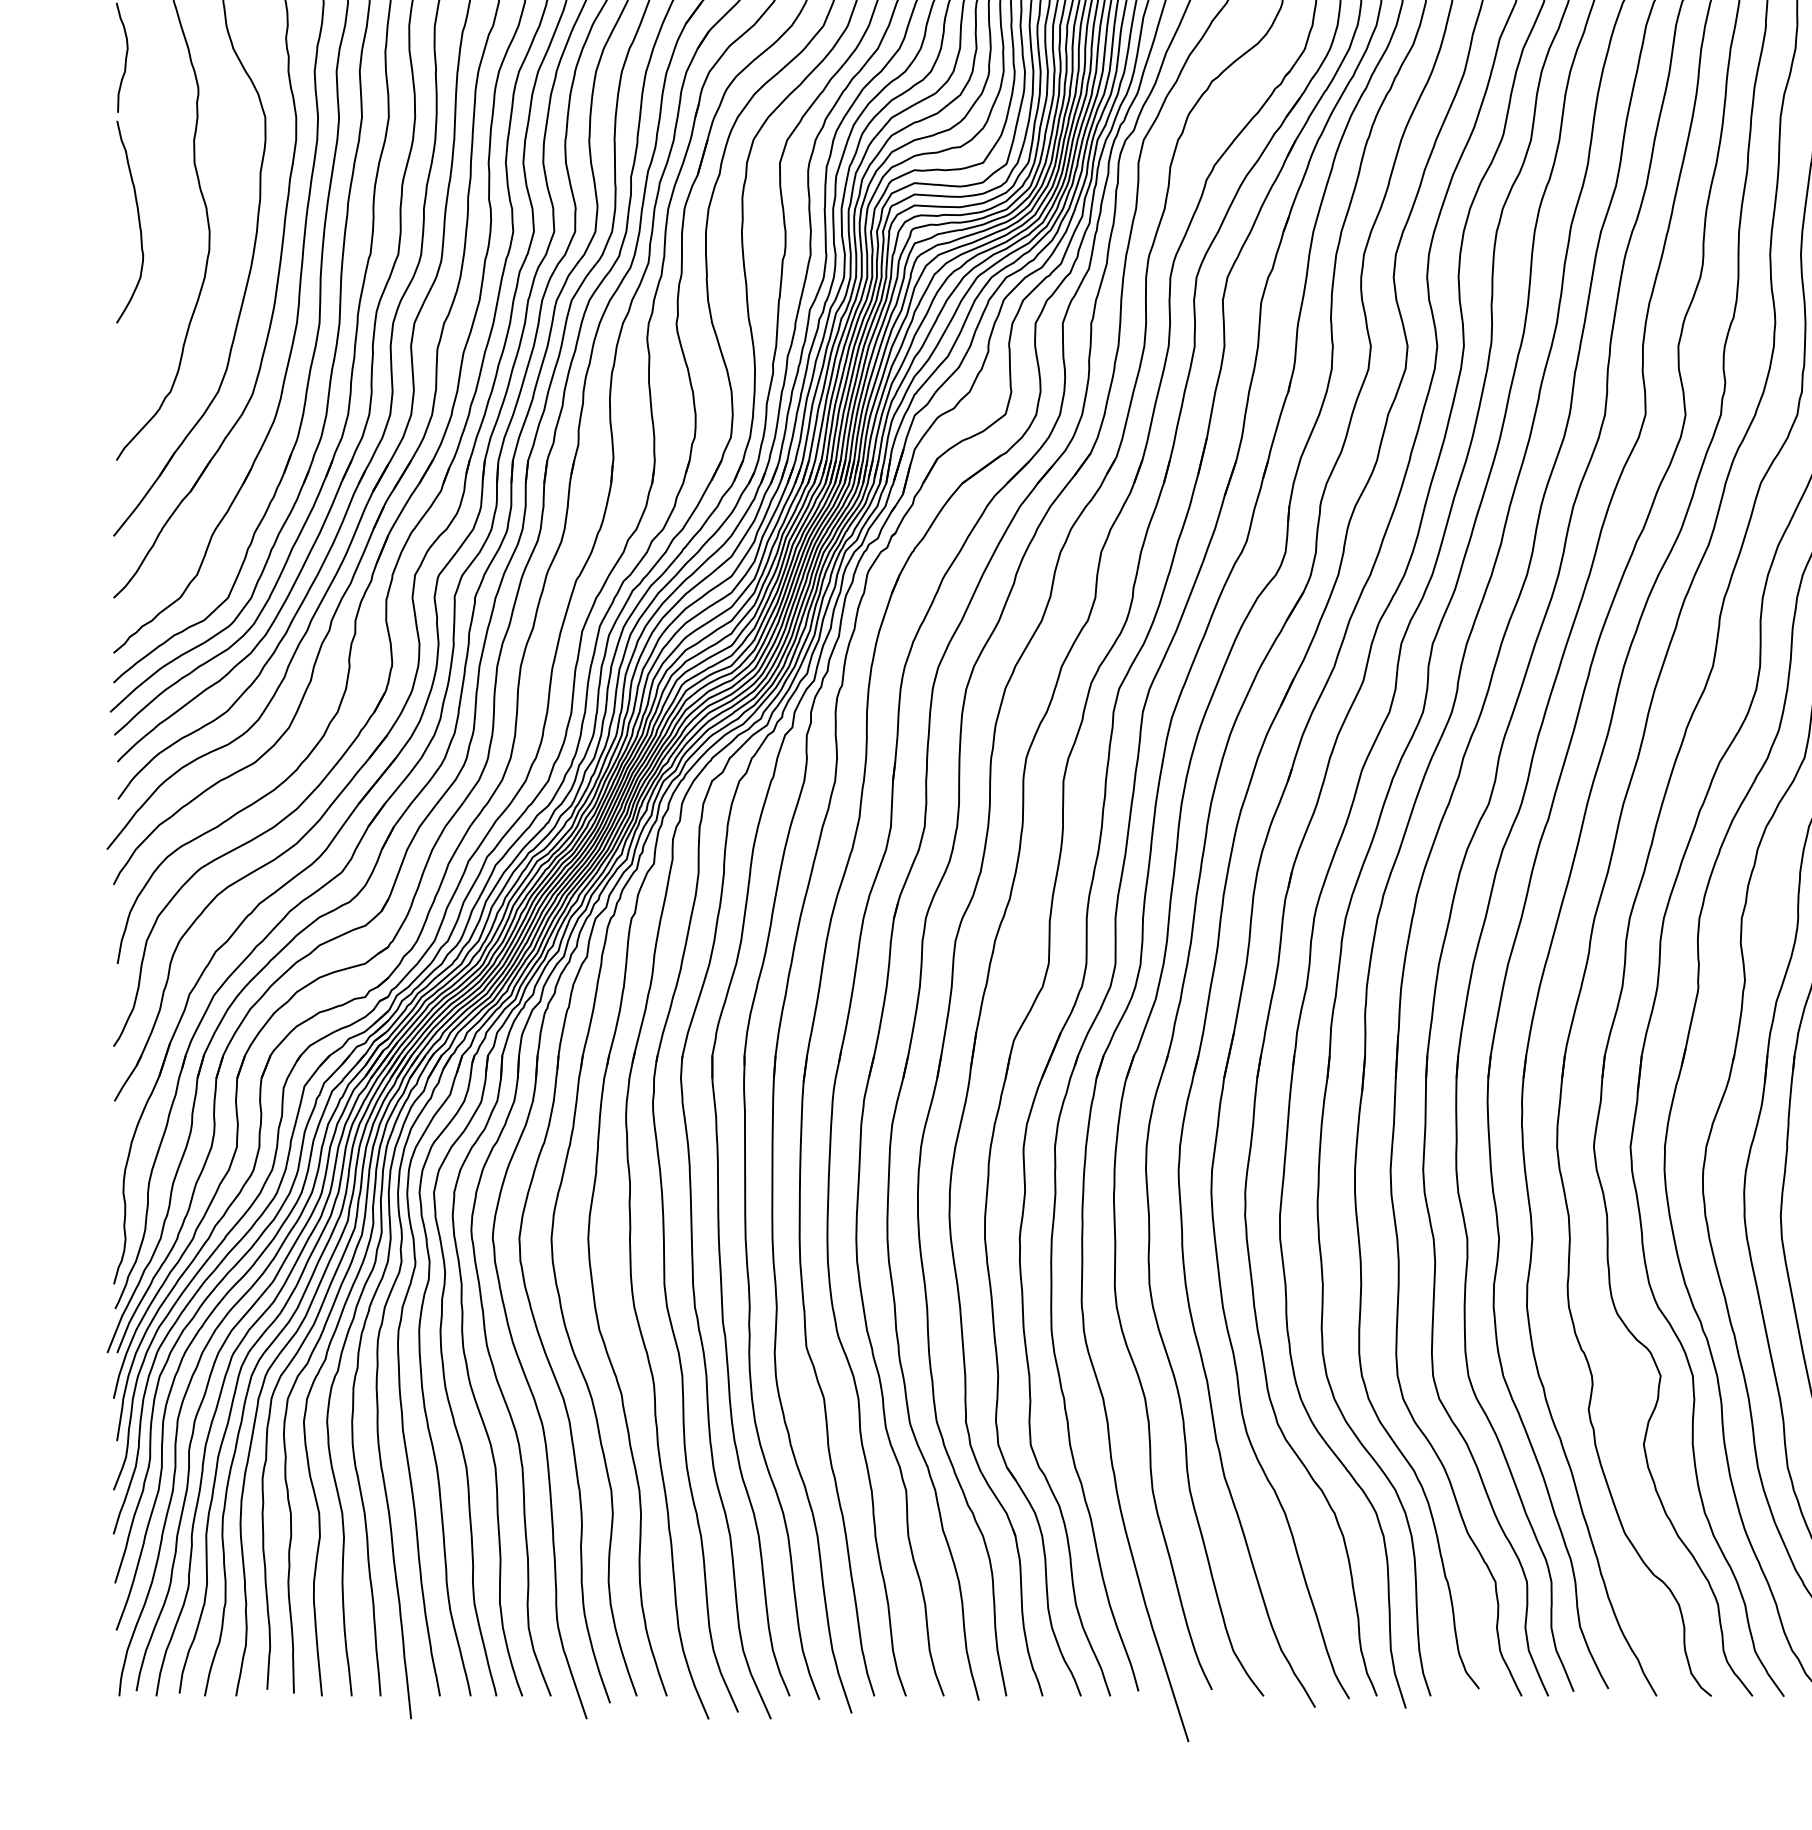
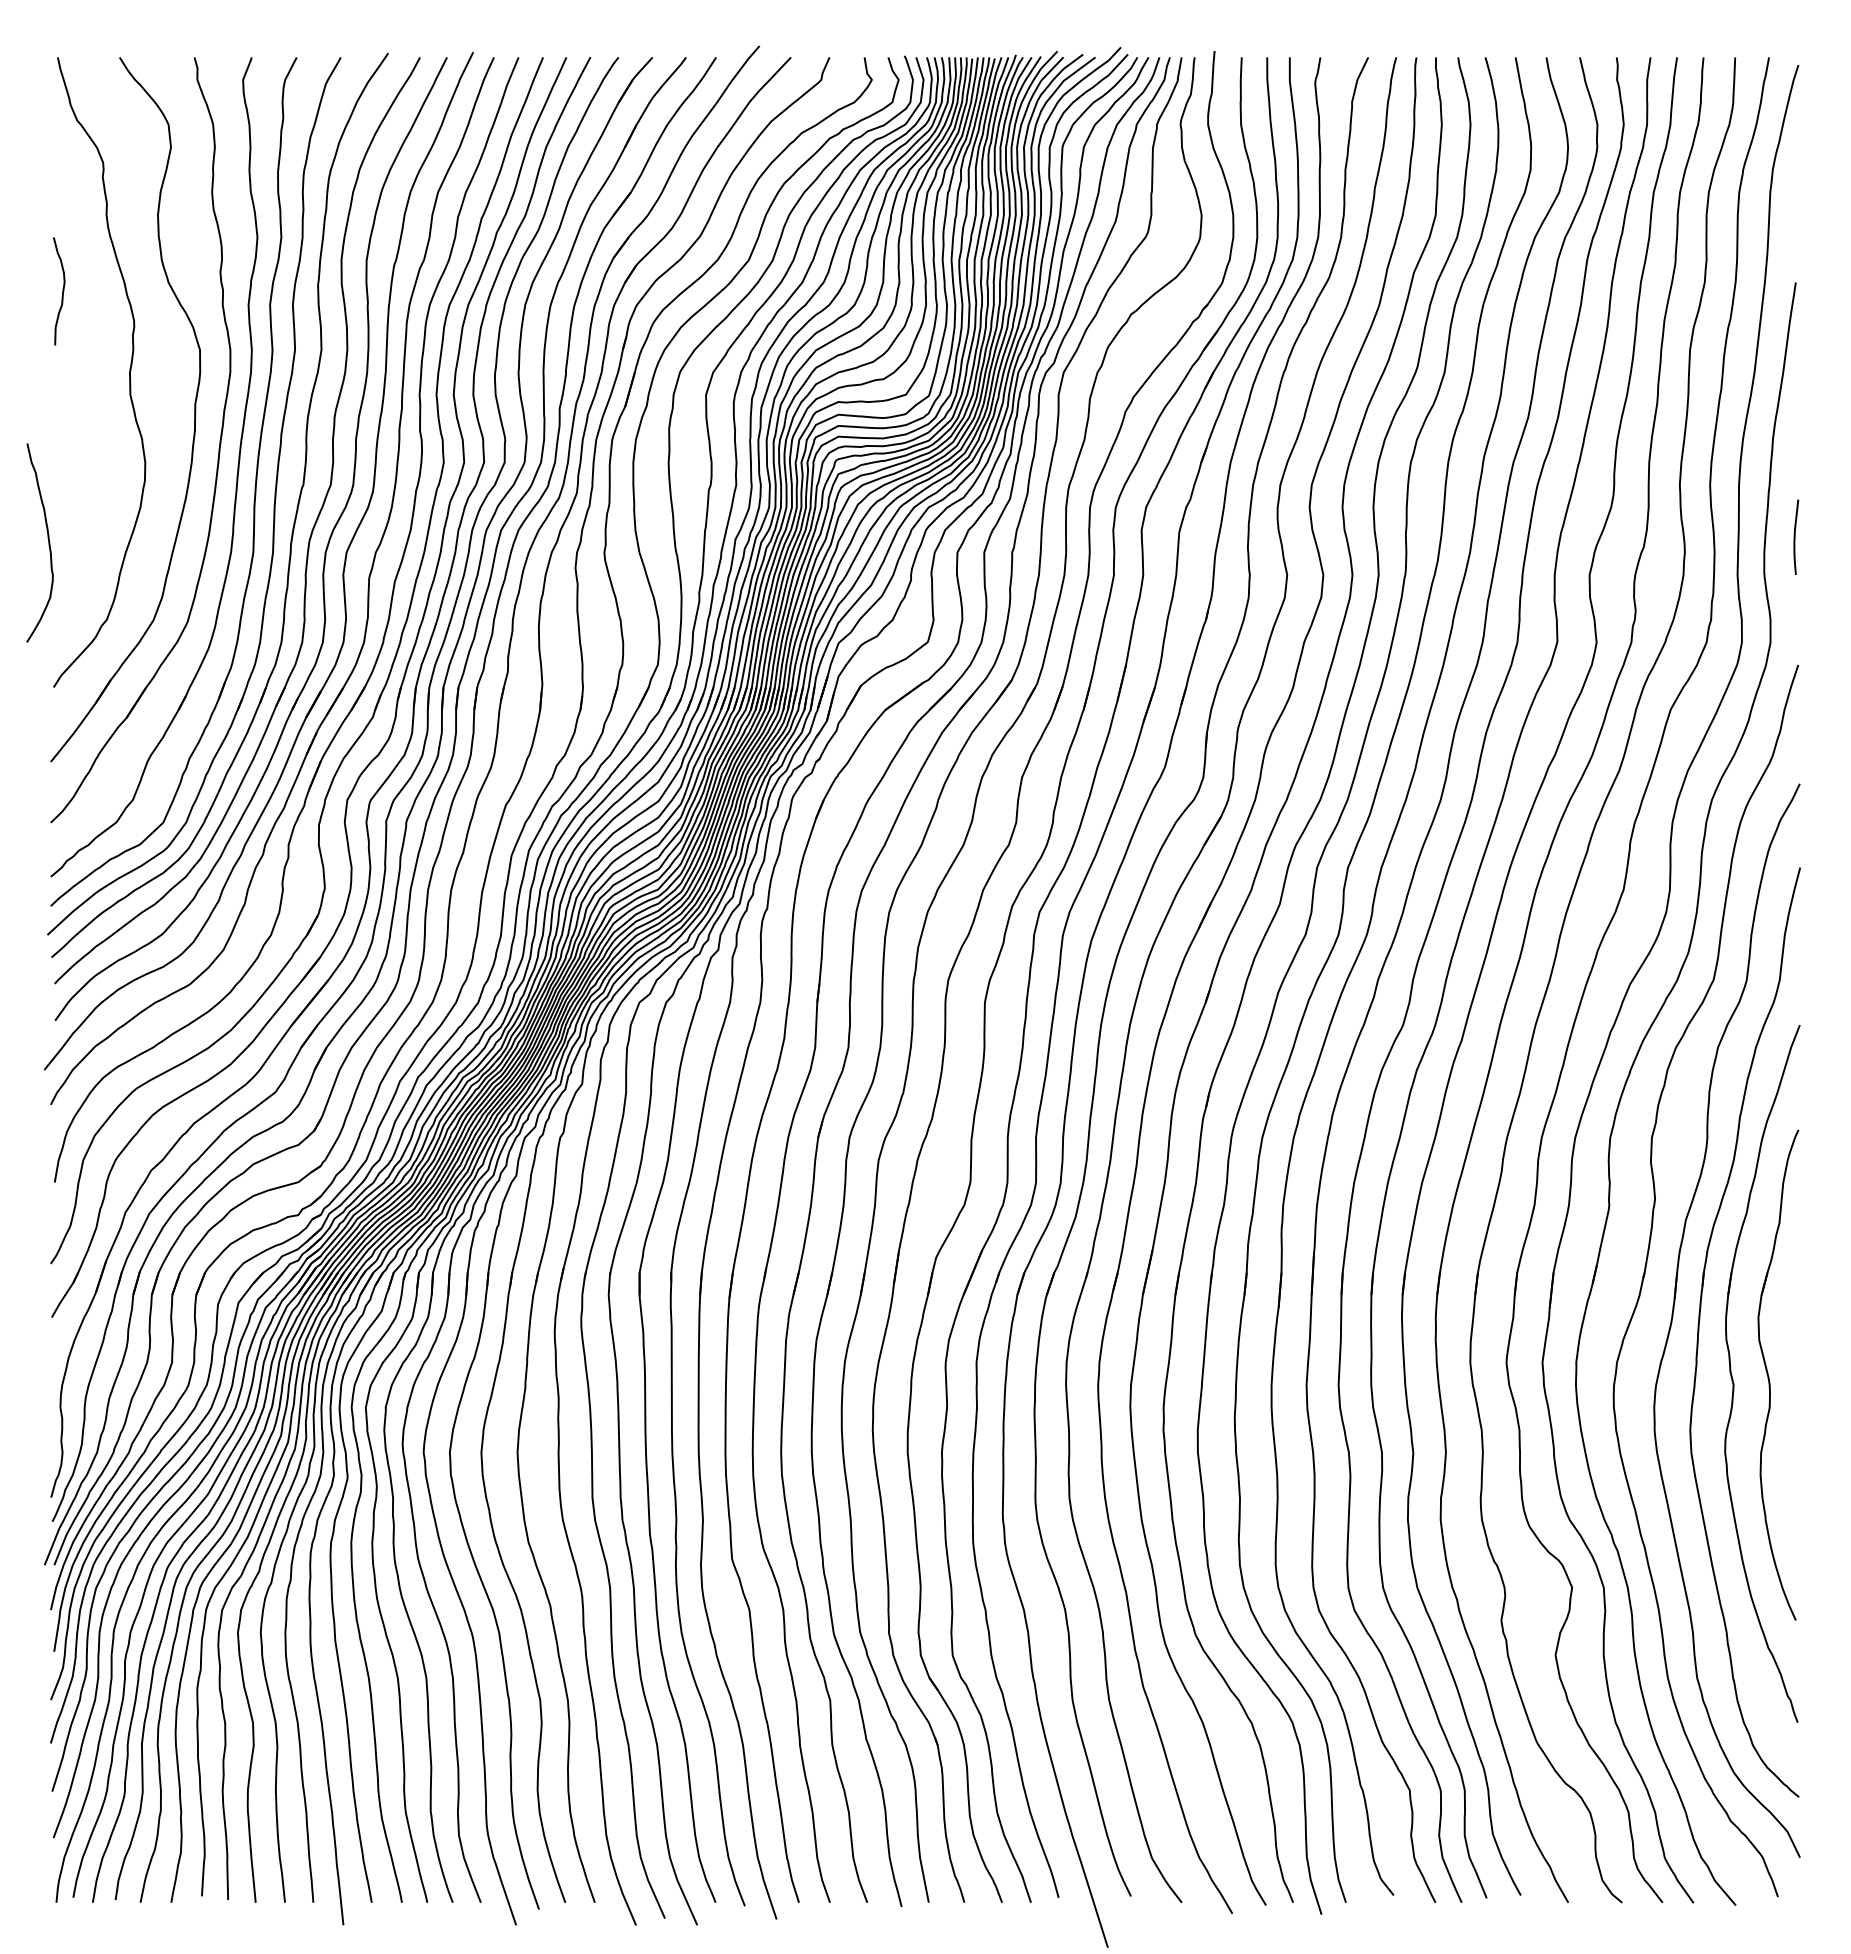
curve: (137, 217) -> (47, 538), moved

